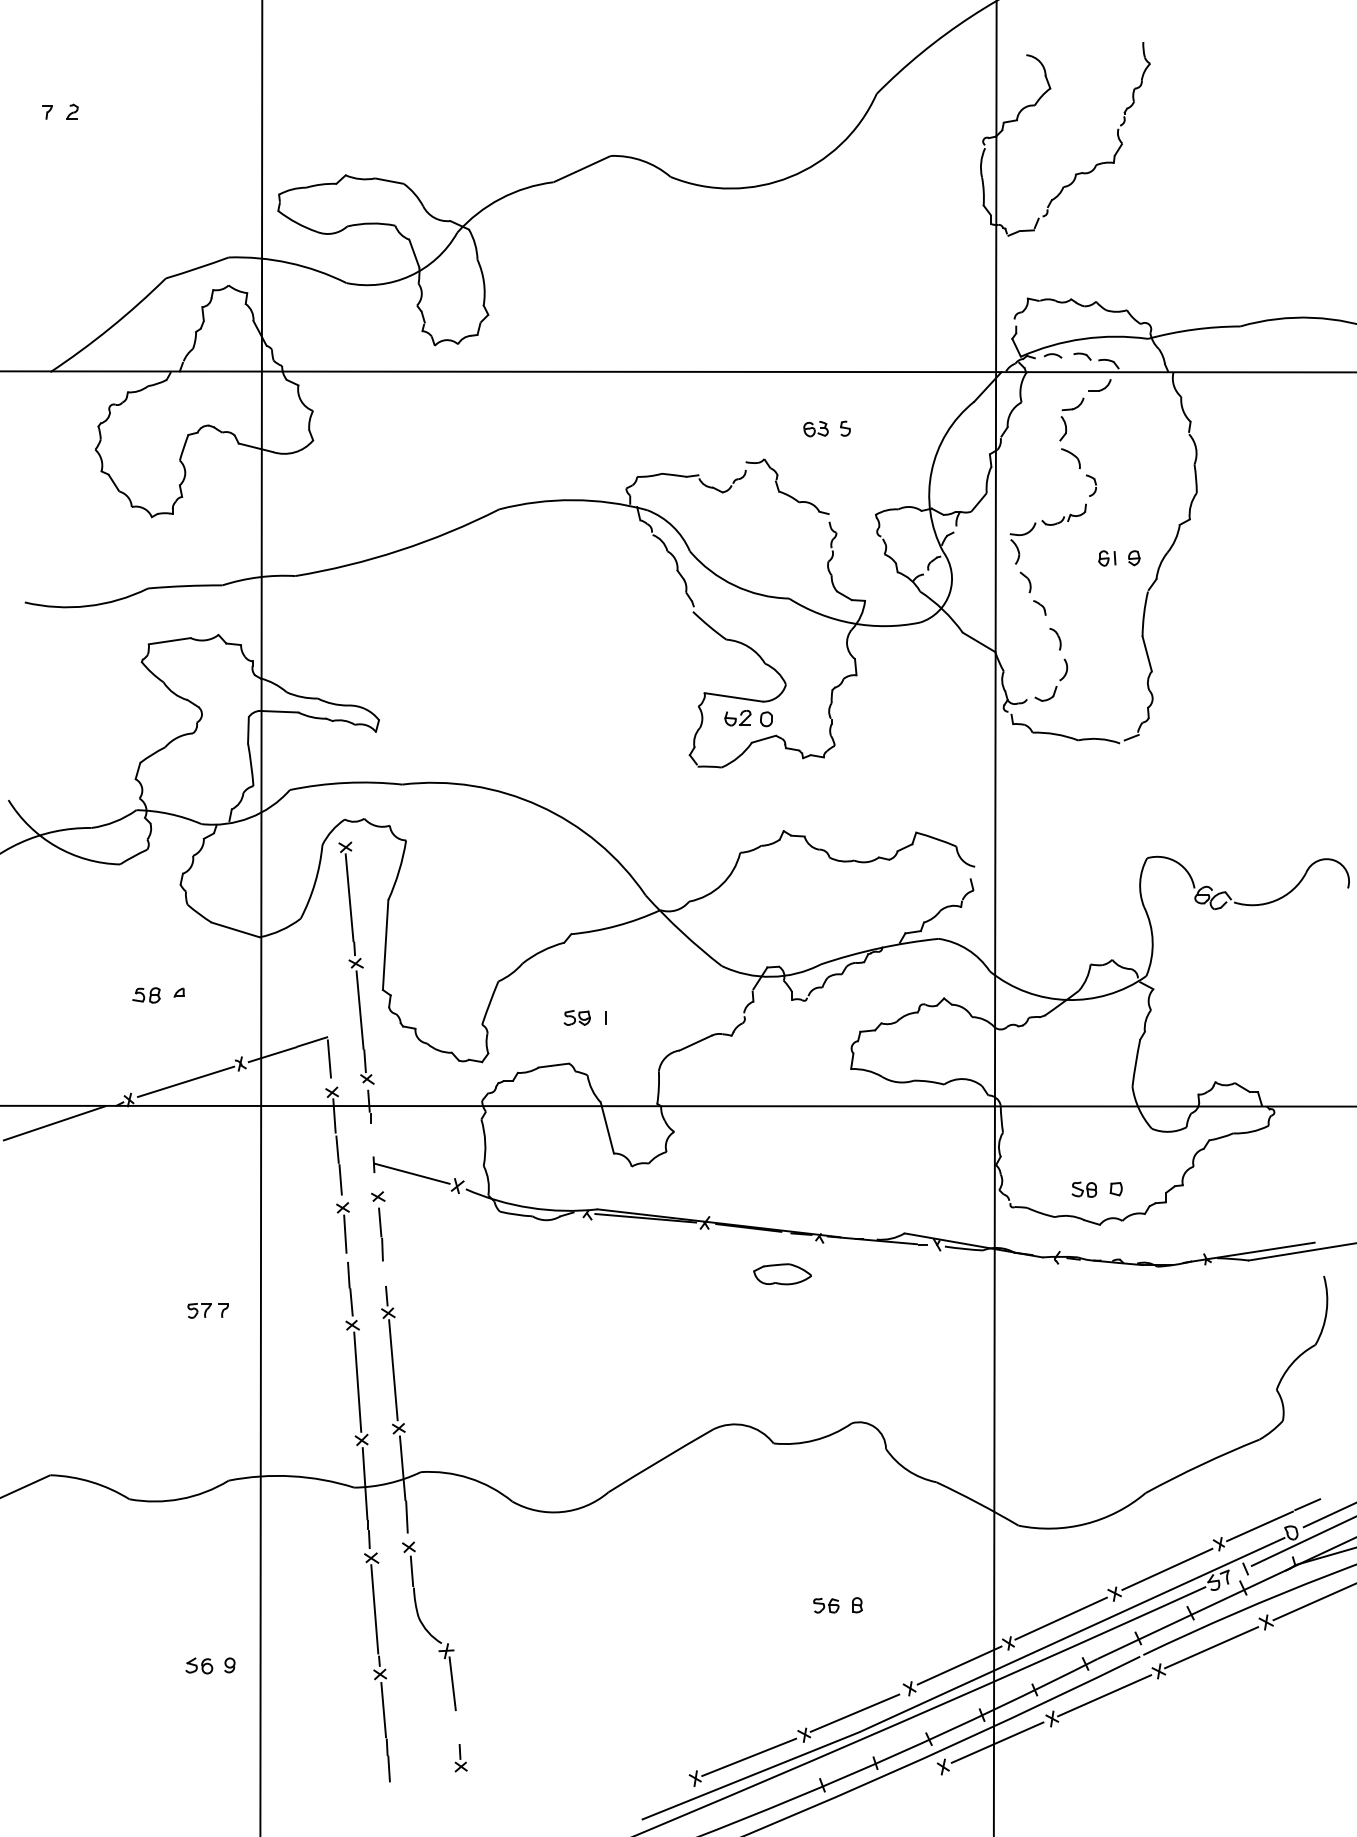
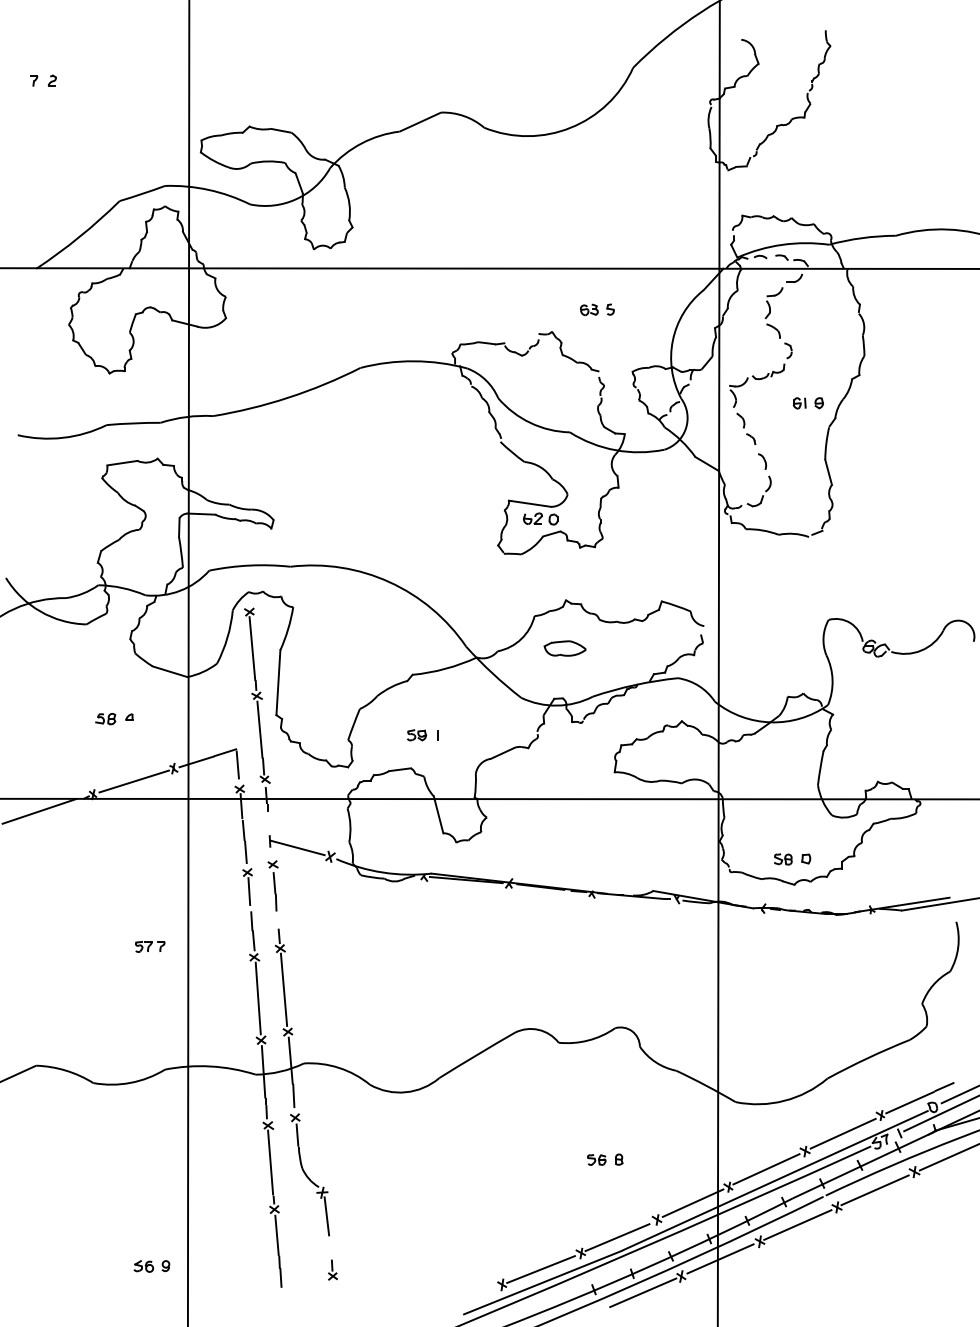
part: (781, 1274) -> (564, 648), moved
part: (209, 1665) -> (151, 1266), moved
line: (890, 1789) -> (643, 1292), added

